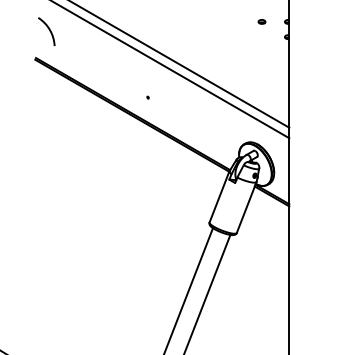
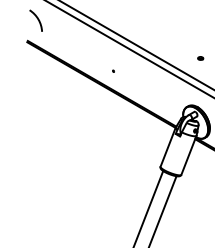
part: (261, 21) -> (200, 58), moved

